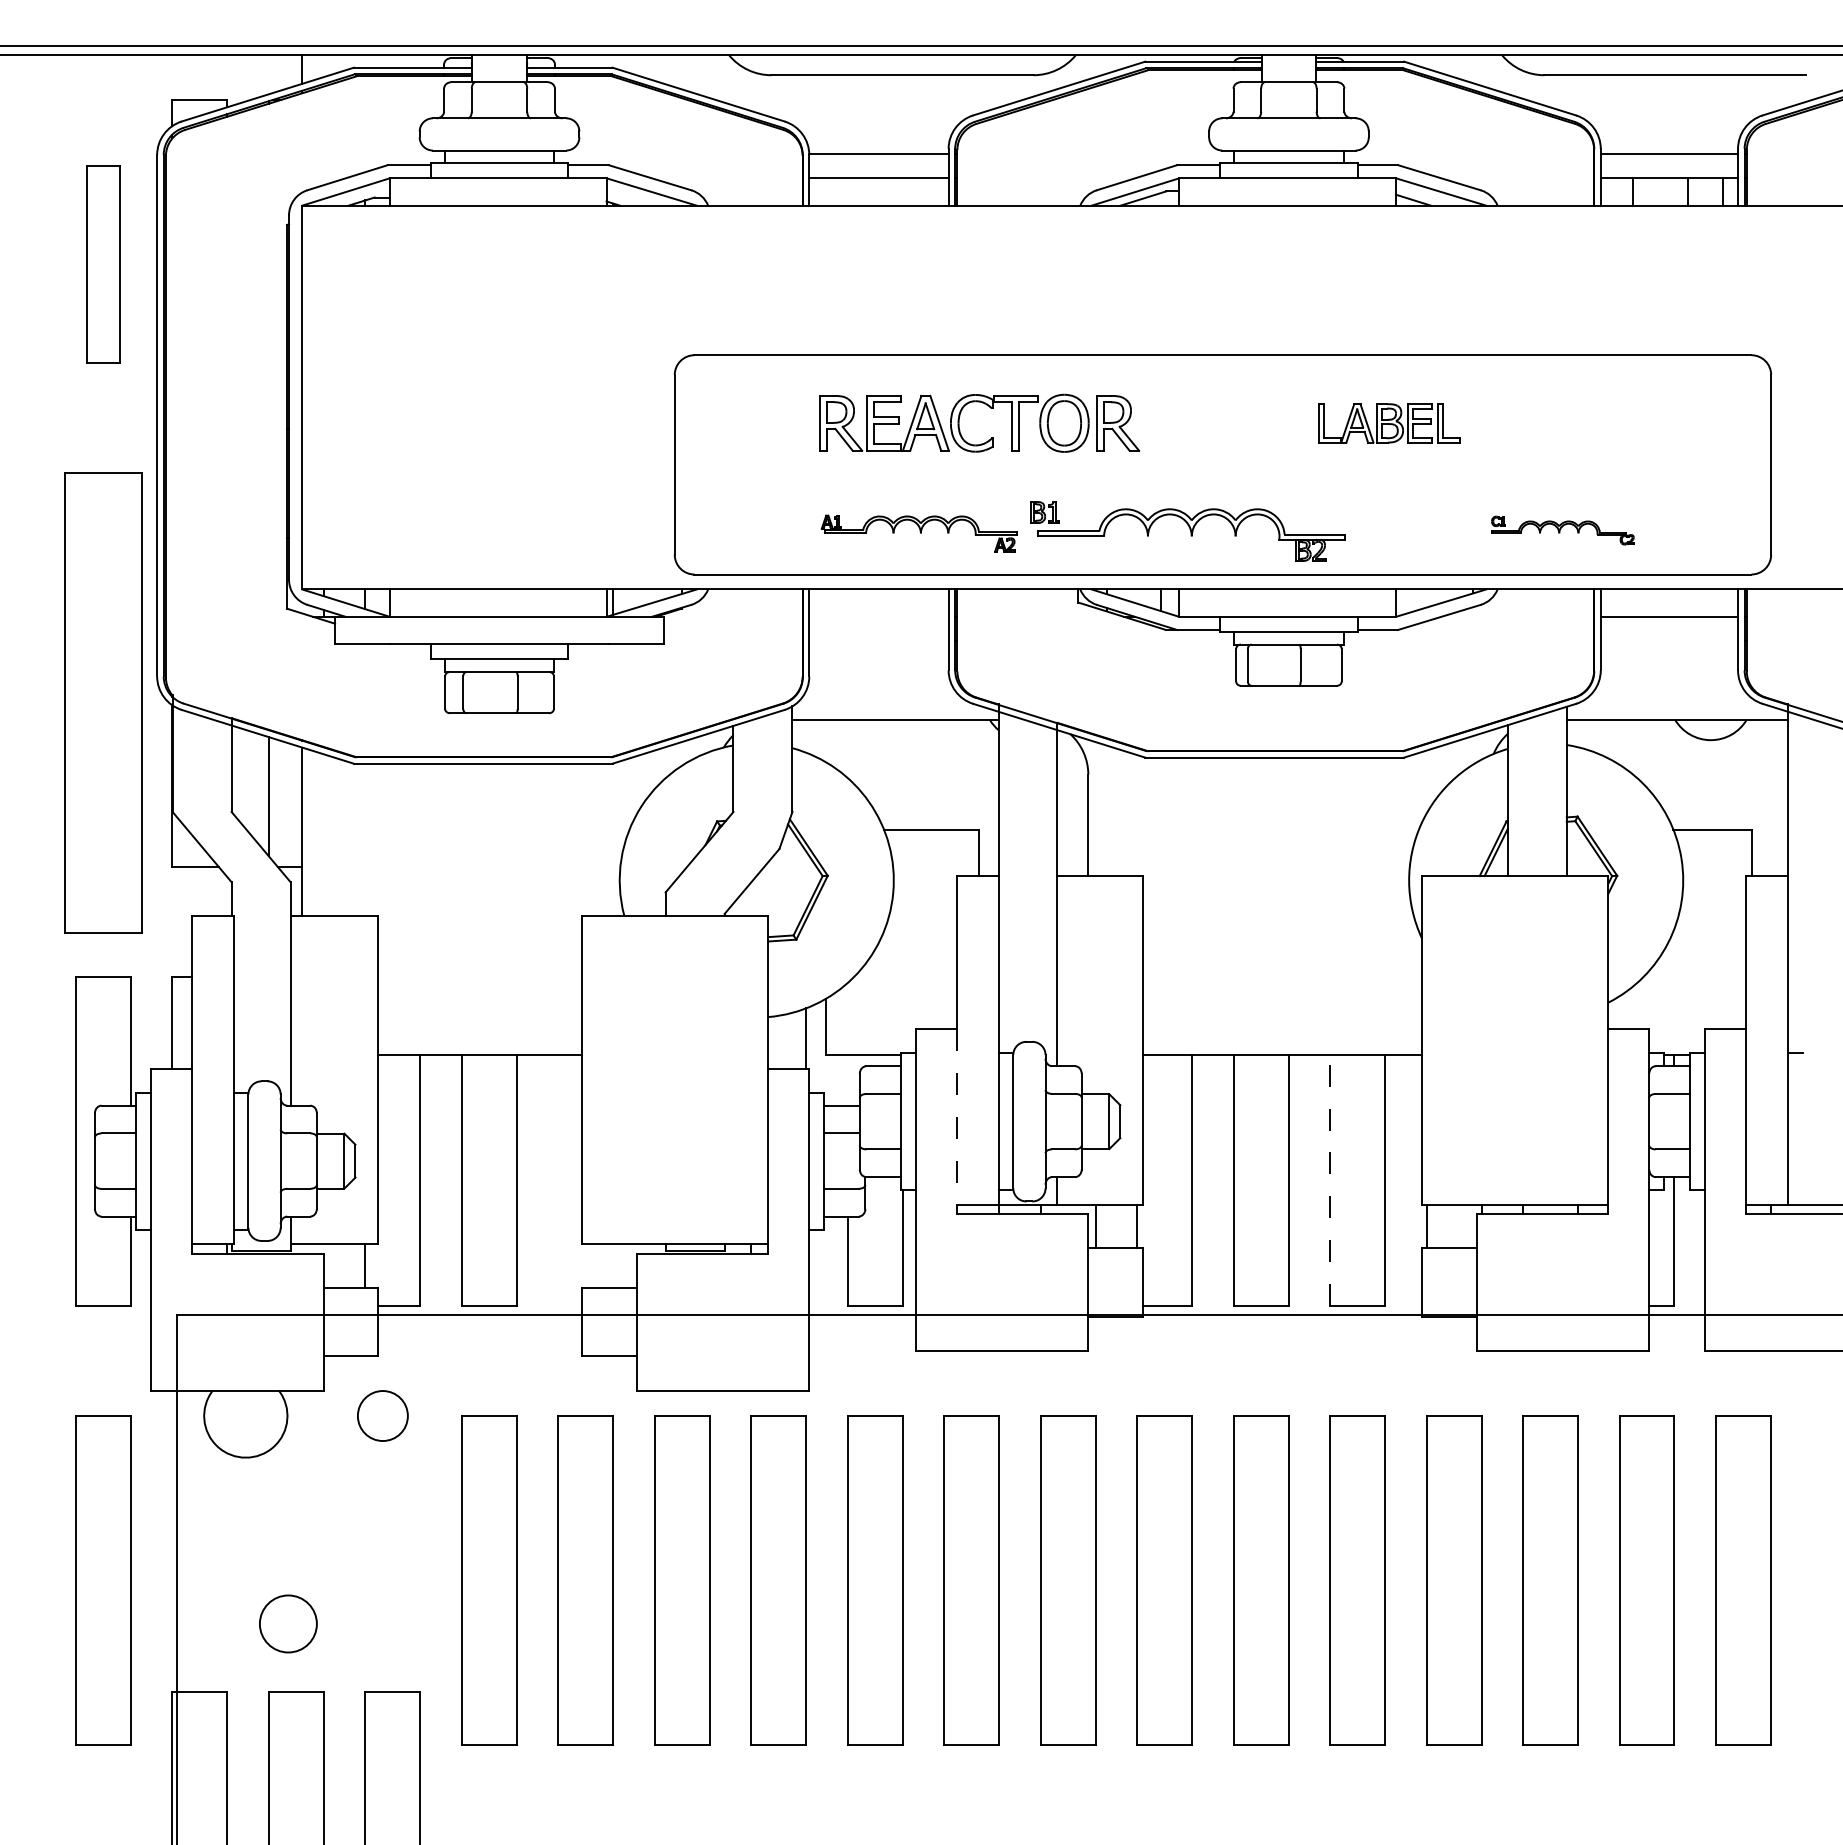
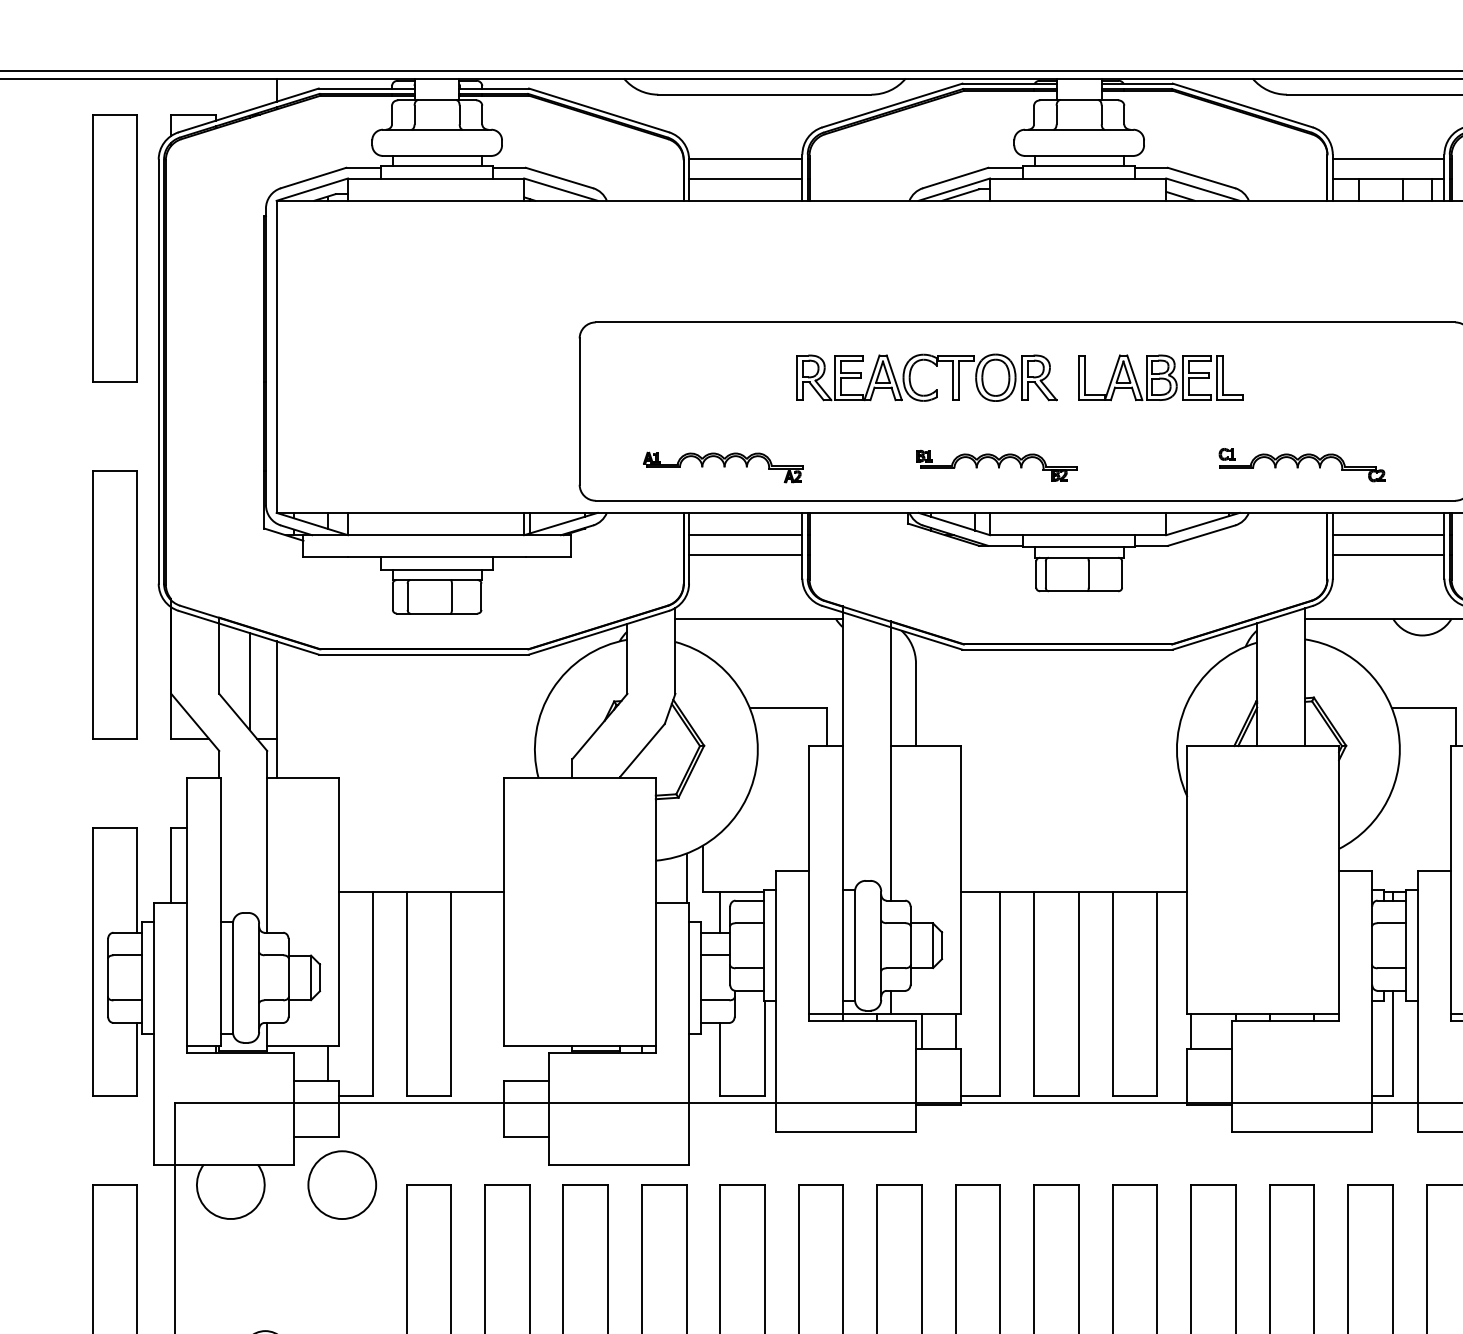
part: (103, 264) -> (115, 248), size x1.67
part: (990, 408) -> (935, 365), moved
part: (1389, 423) -> (1160, 377), size x1.43
part: (1562, 530) -> (1301, 464), size x1.43
part: (1187, 531) -> (996, 465), size x0.62
part: (918, 533) -> (722, 467), moved
line: (878, 616) -> (745, 534), added
line: (878, 640) -> (745, 554), added
line: (1669, 640) -> (1388, 554), added
part: (103, 702) -> (115, 604), size x0.71
line: (847, 1080) -> (720, 912), added
line: (956, 1121) -> (808, 945), dashed -> solid
line: (1330, 1180) -> (1112, 993), dashed -> solid
circle: (382, 1415) -> (341, 1184), size x1.67

